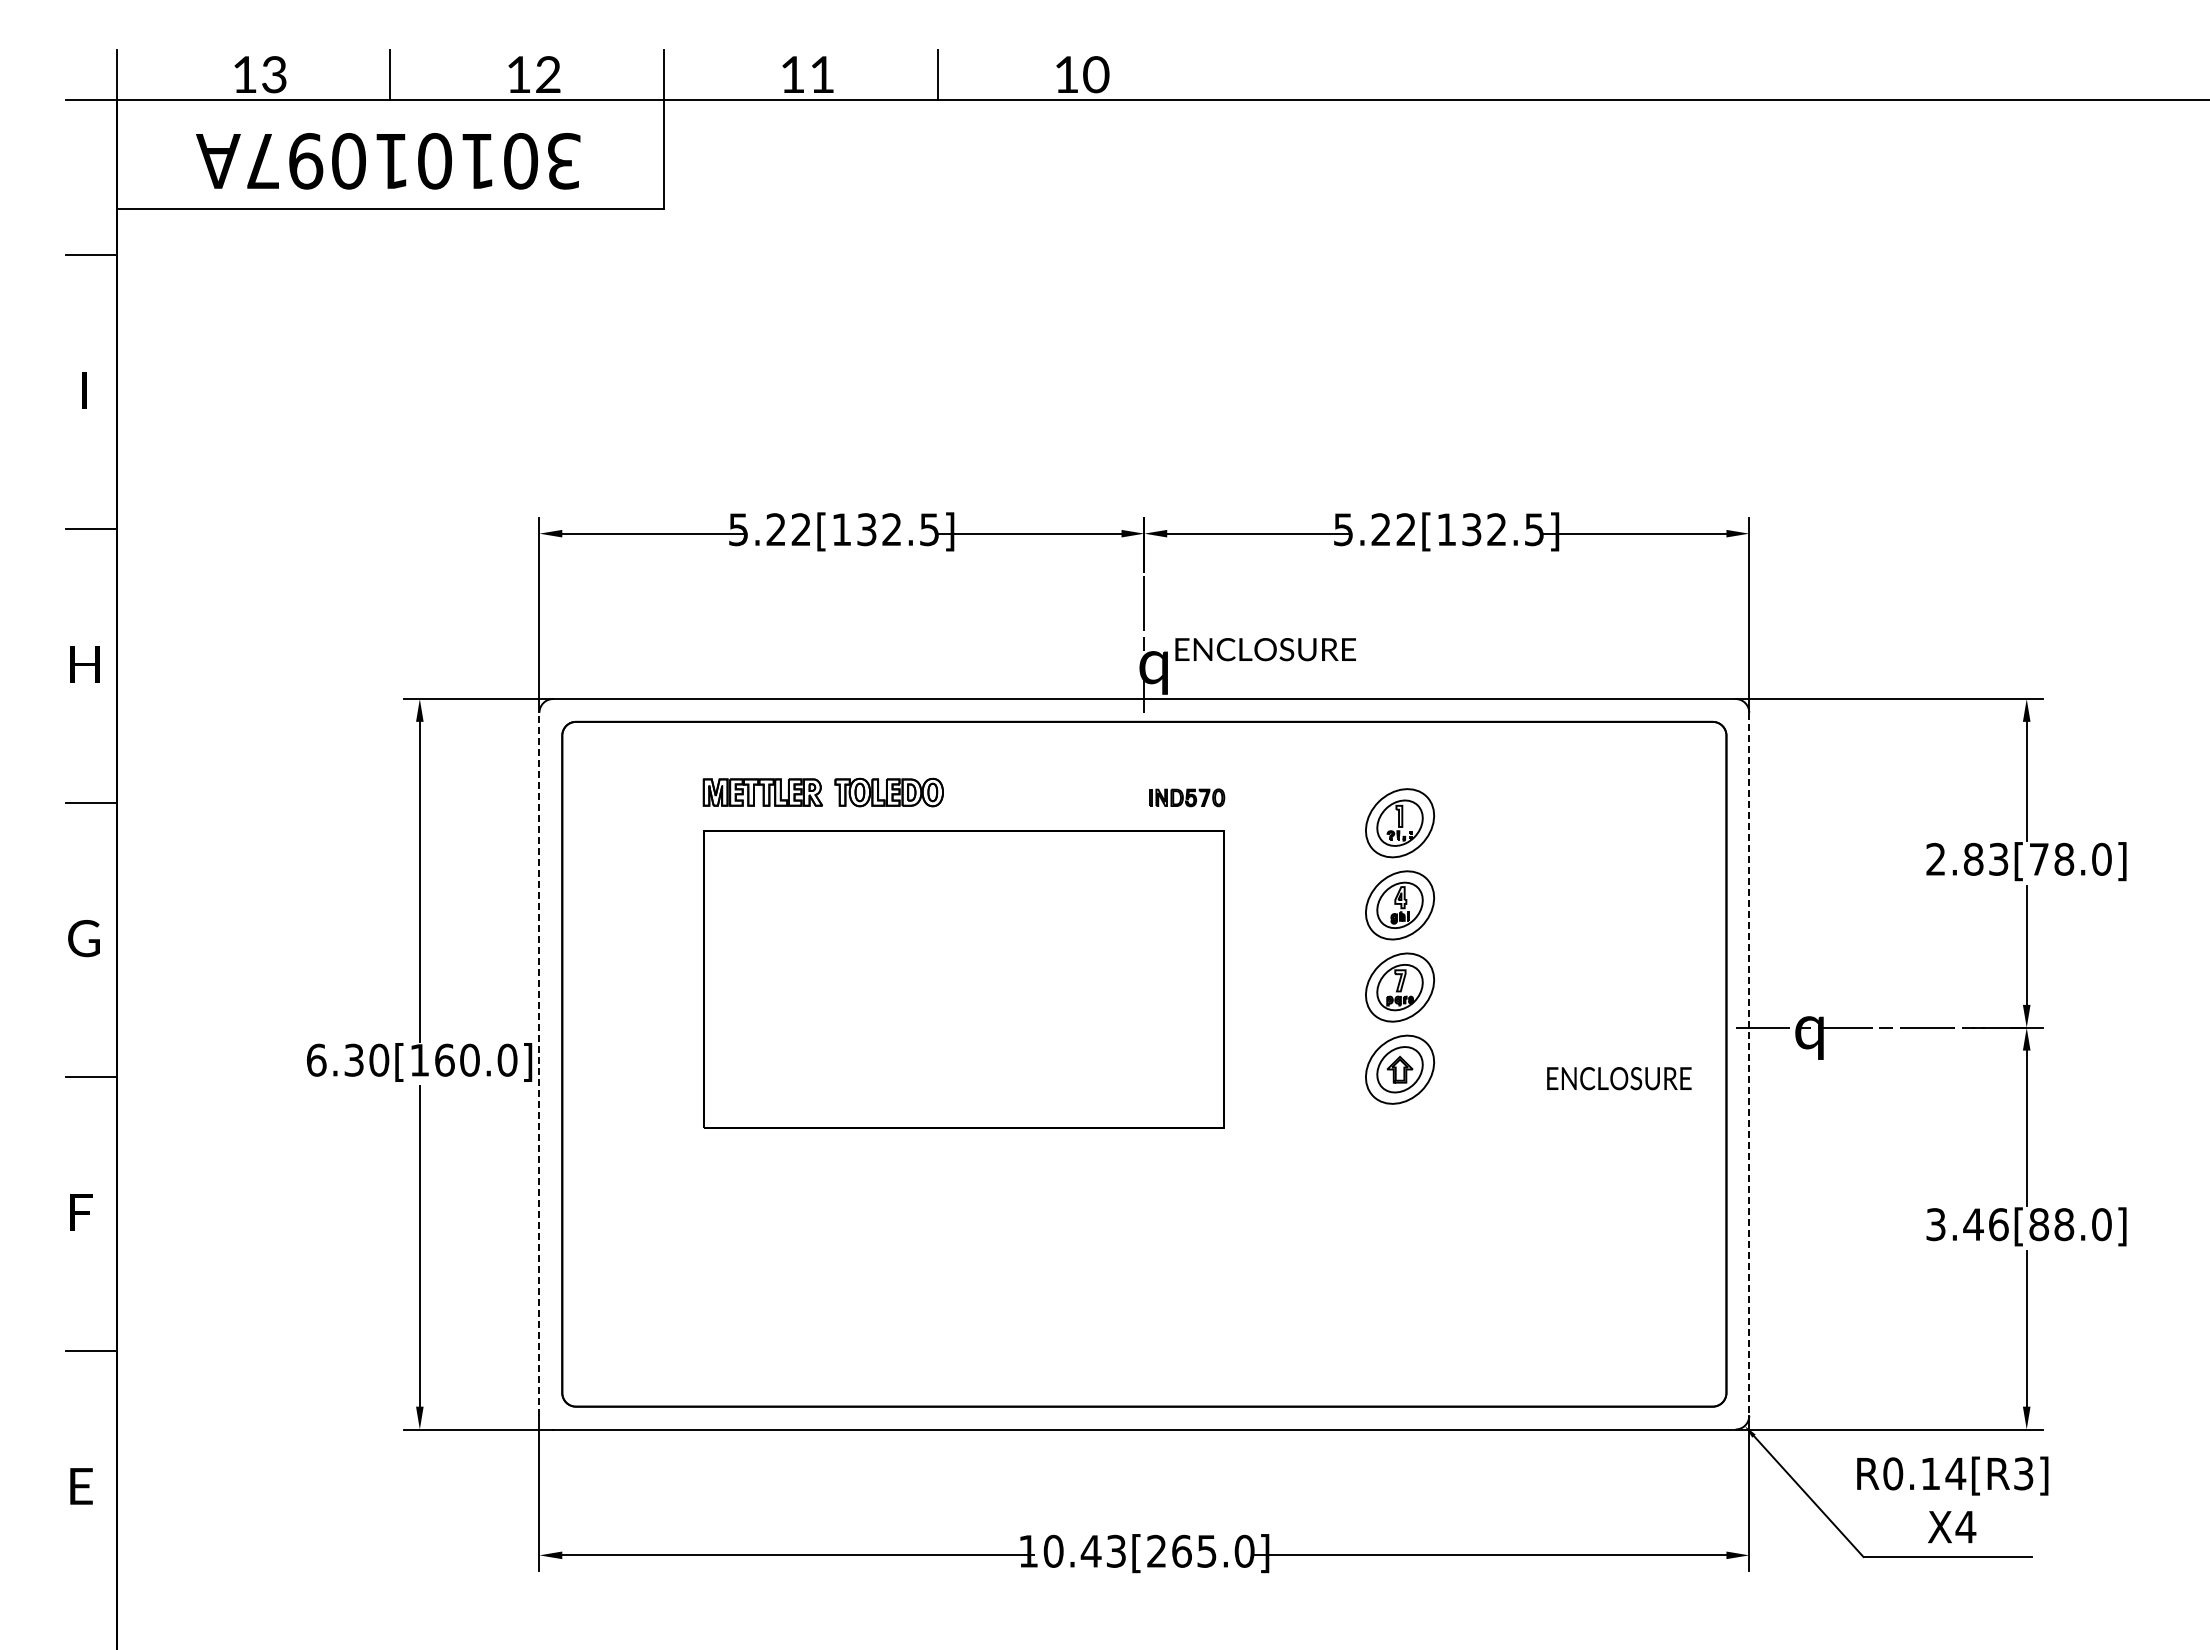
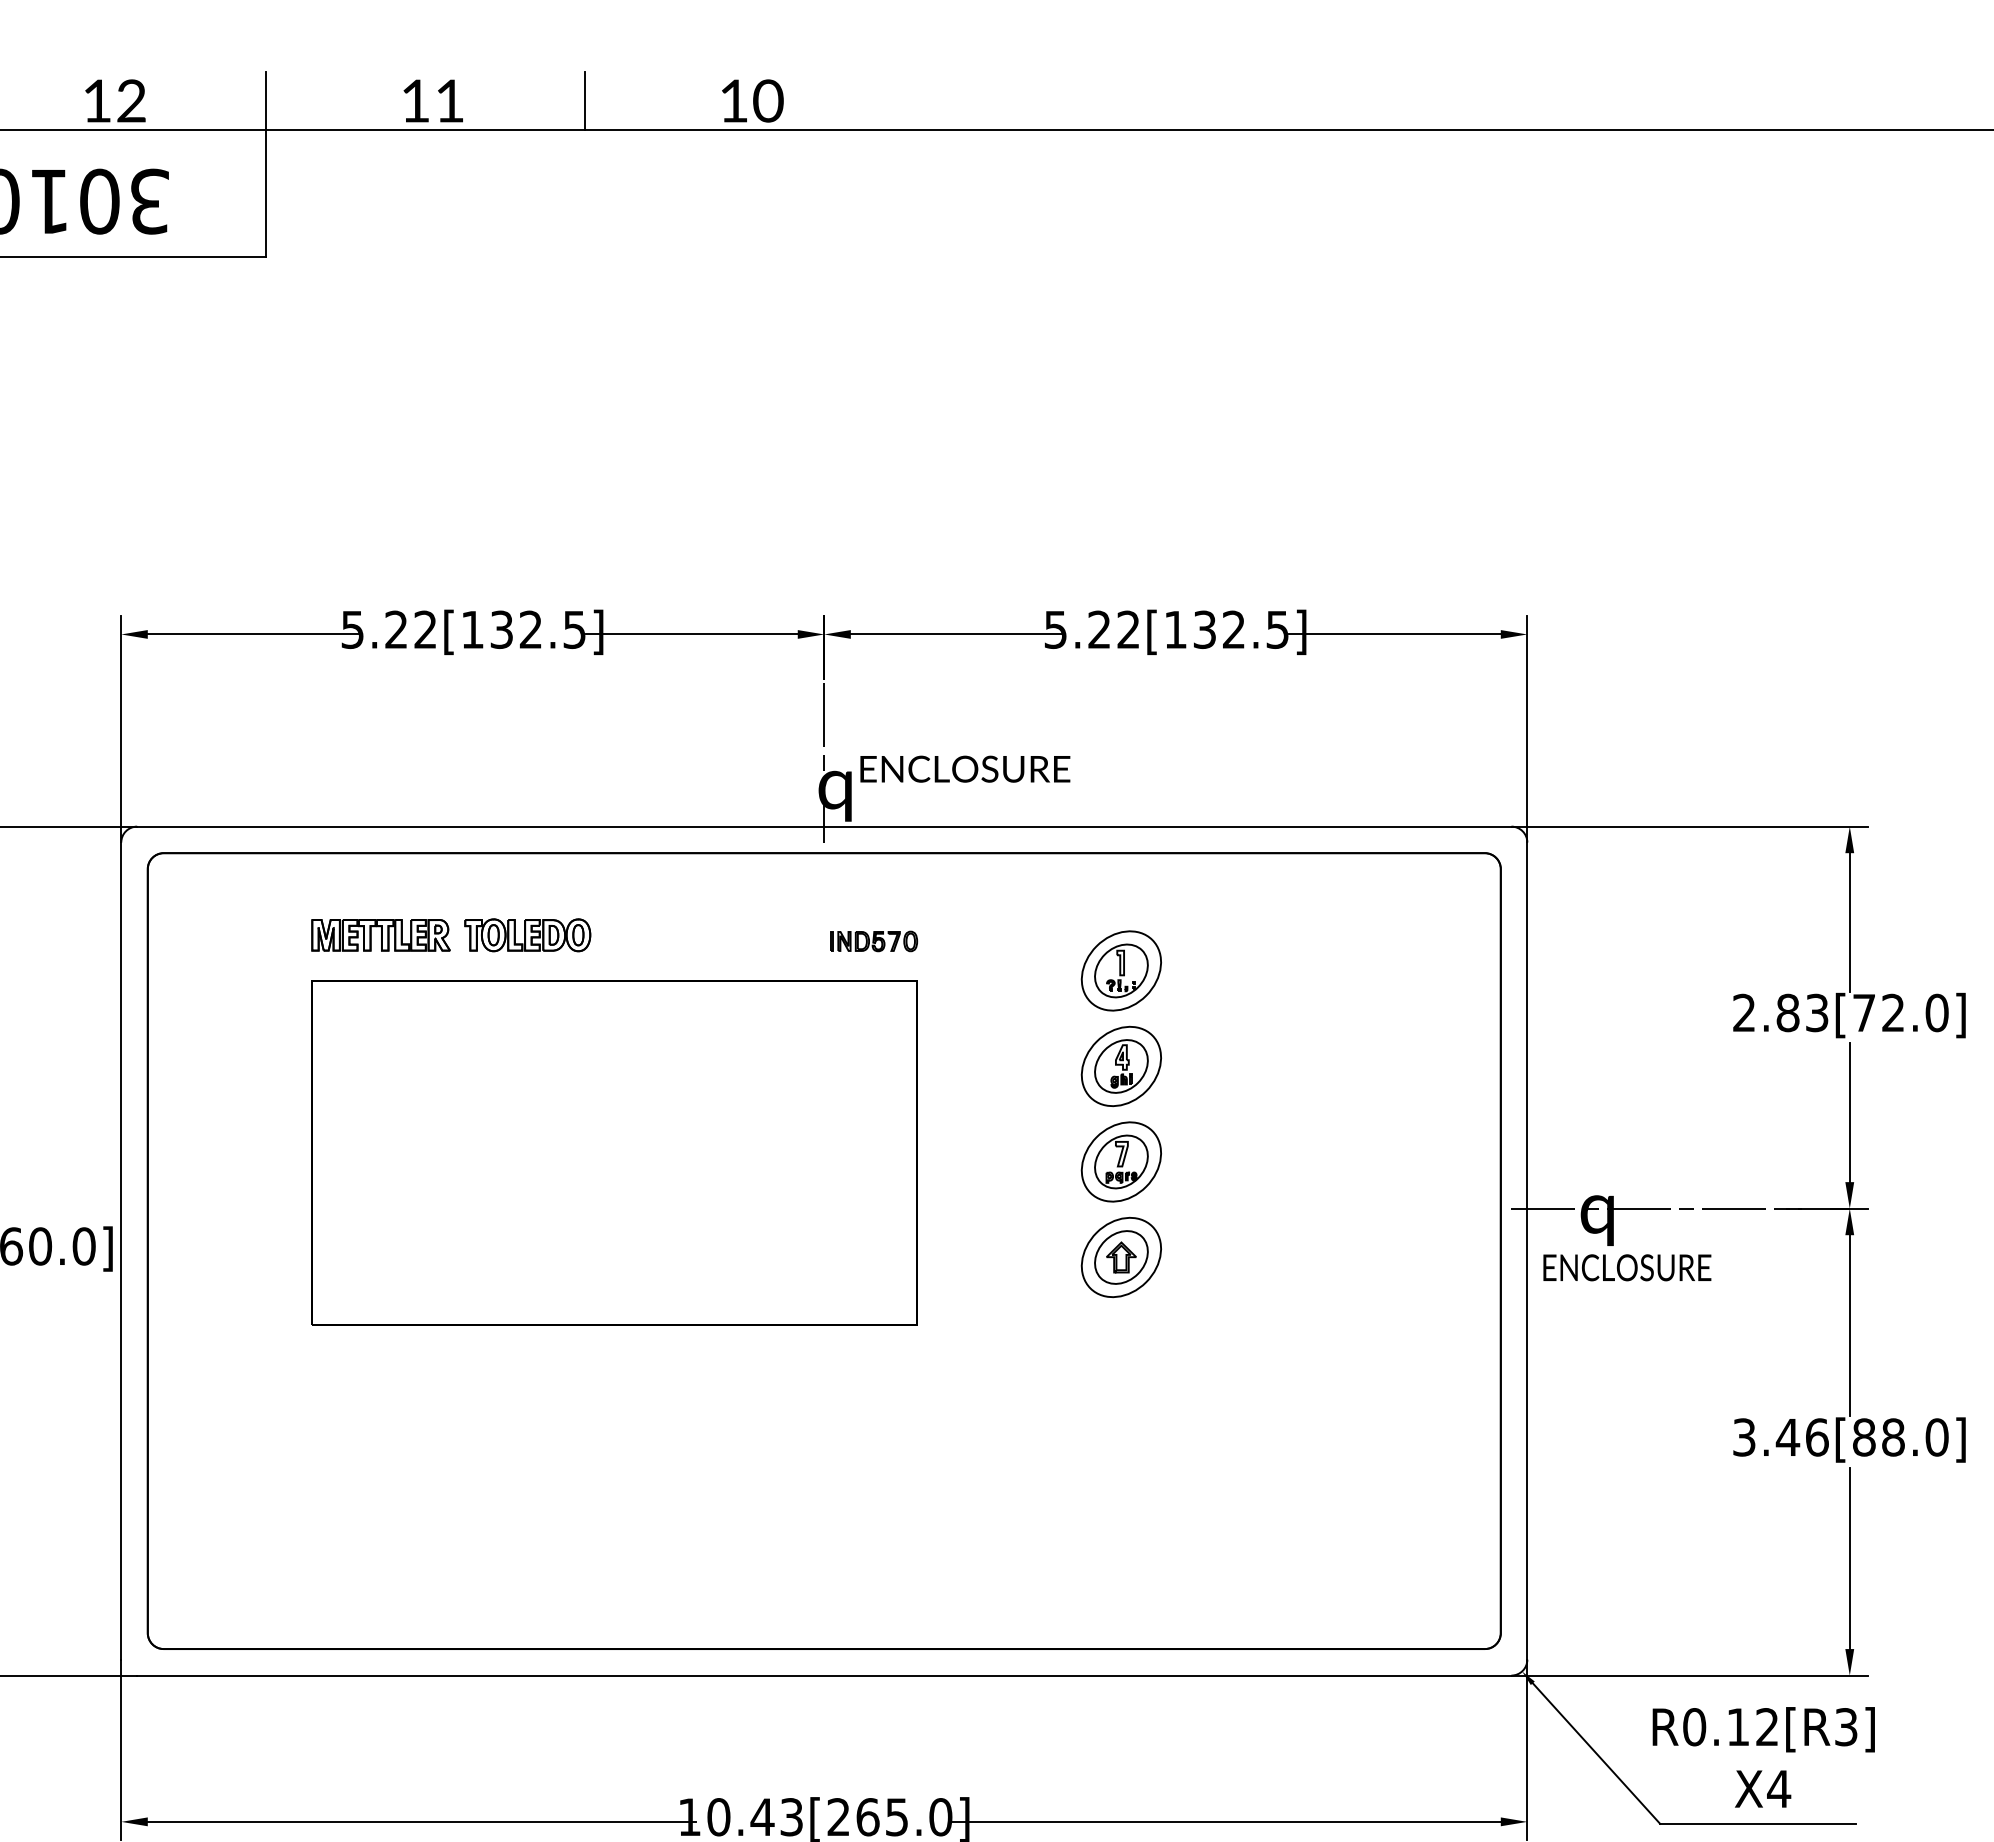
text: (2064, 859) -> (1893, 1013), 2.83[78.0] -> 2.83[72.0]
line: (539, 1064) -> (121, 1251), dashed -> solid
line: (1749, 1064) -> (1527, 1251), dashed -> solid
text: (1619, 1078) -> (1627, 1267), moved
text: (1955, 1473) -> (1767, 1726), R0.14[R3] -> R0.12[R3]

